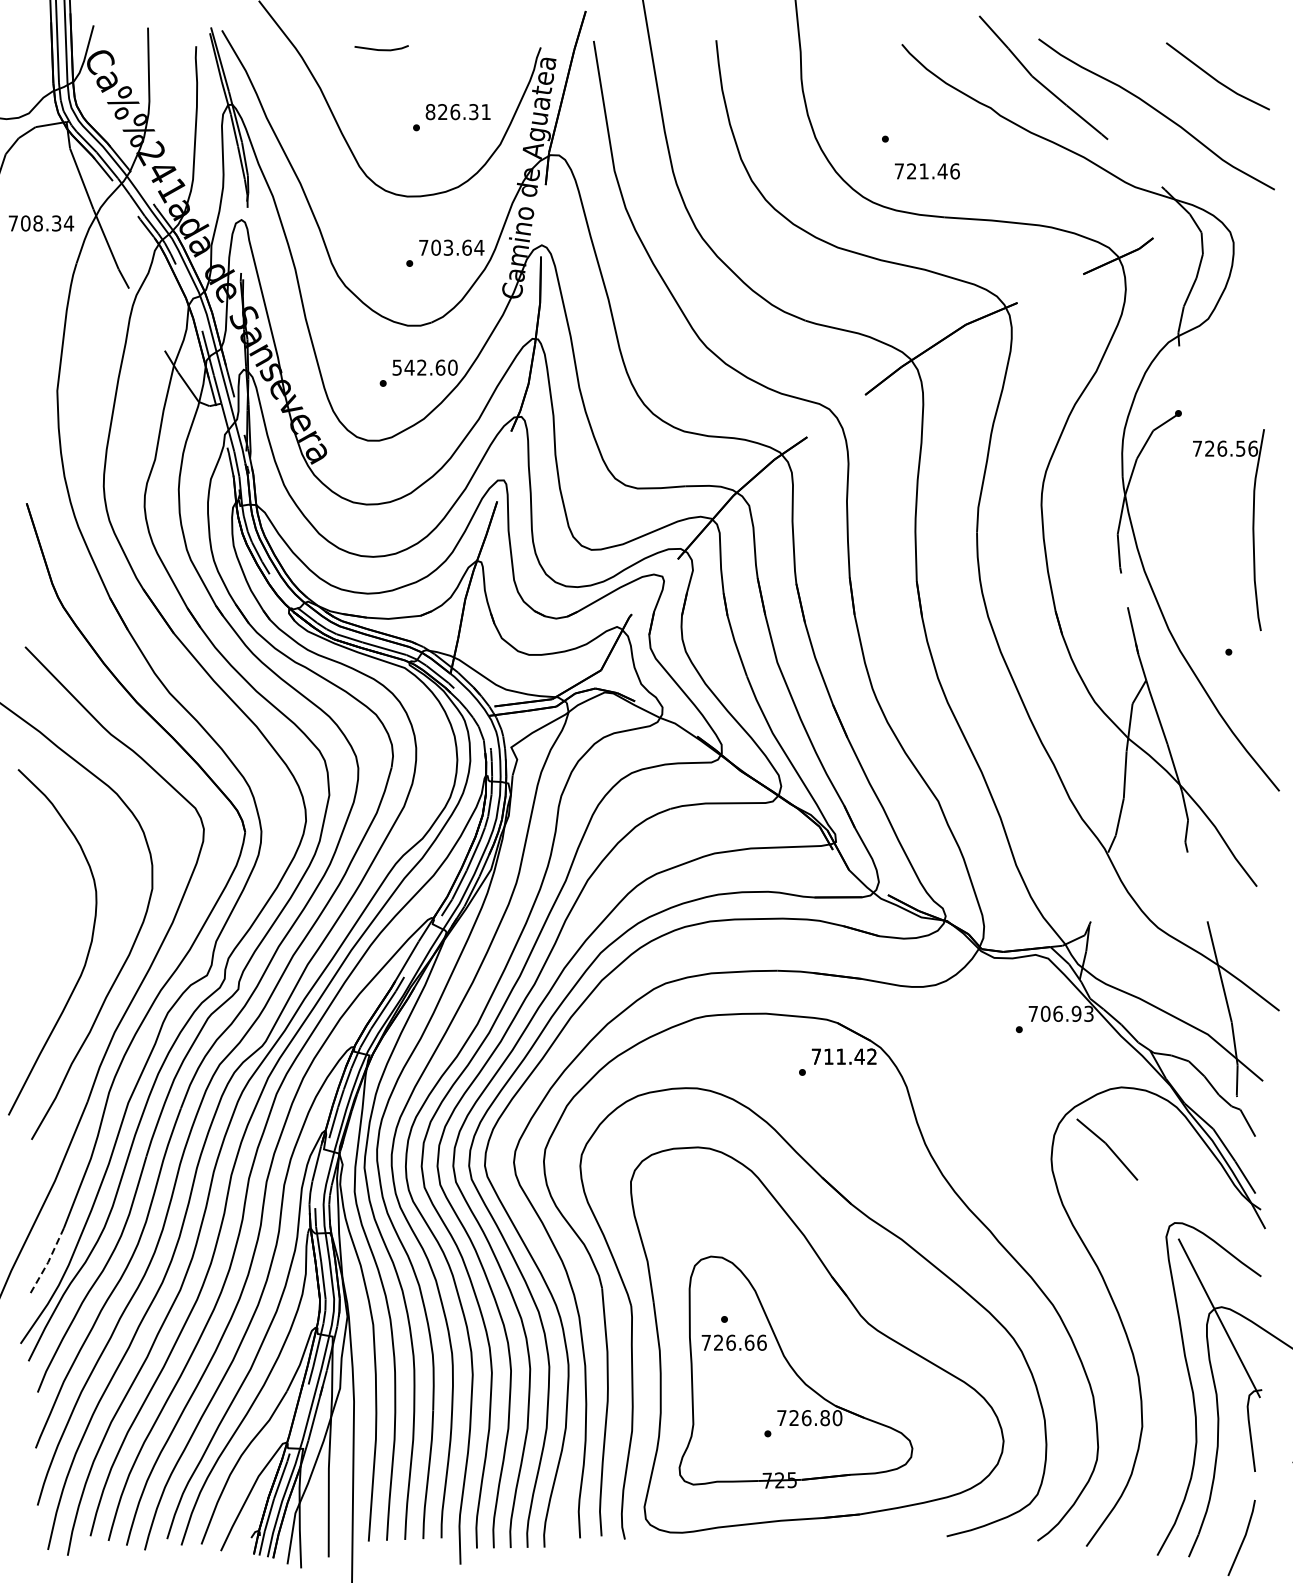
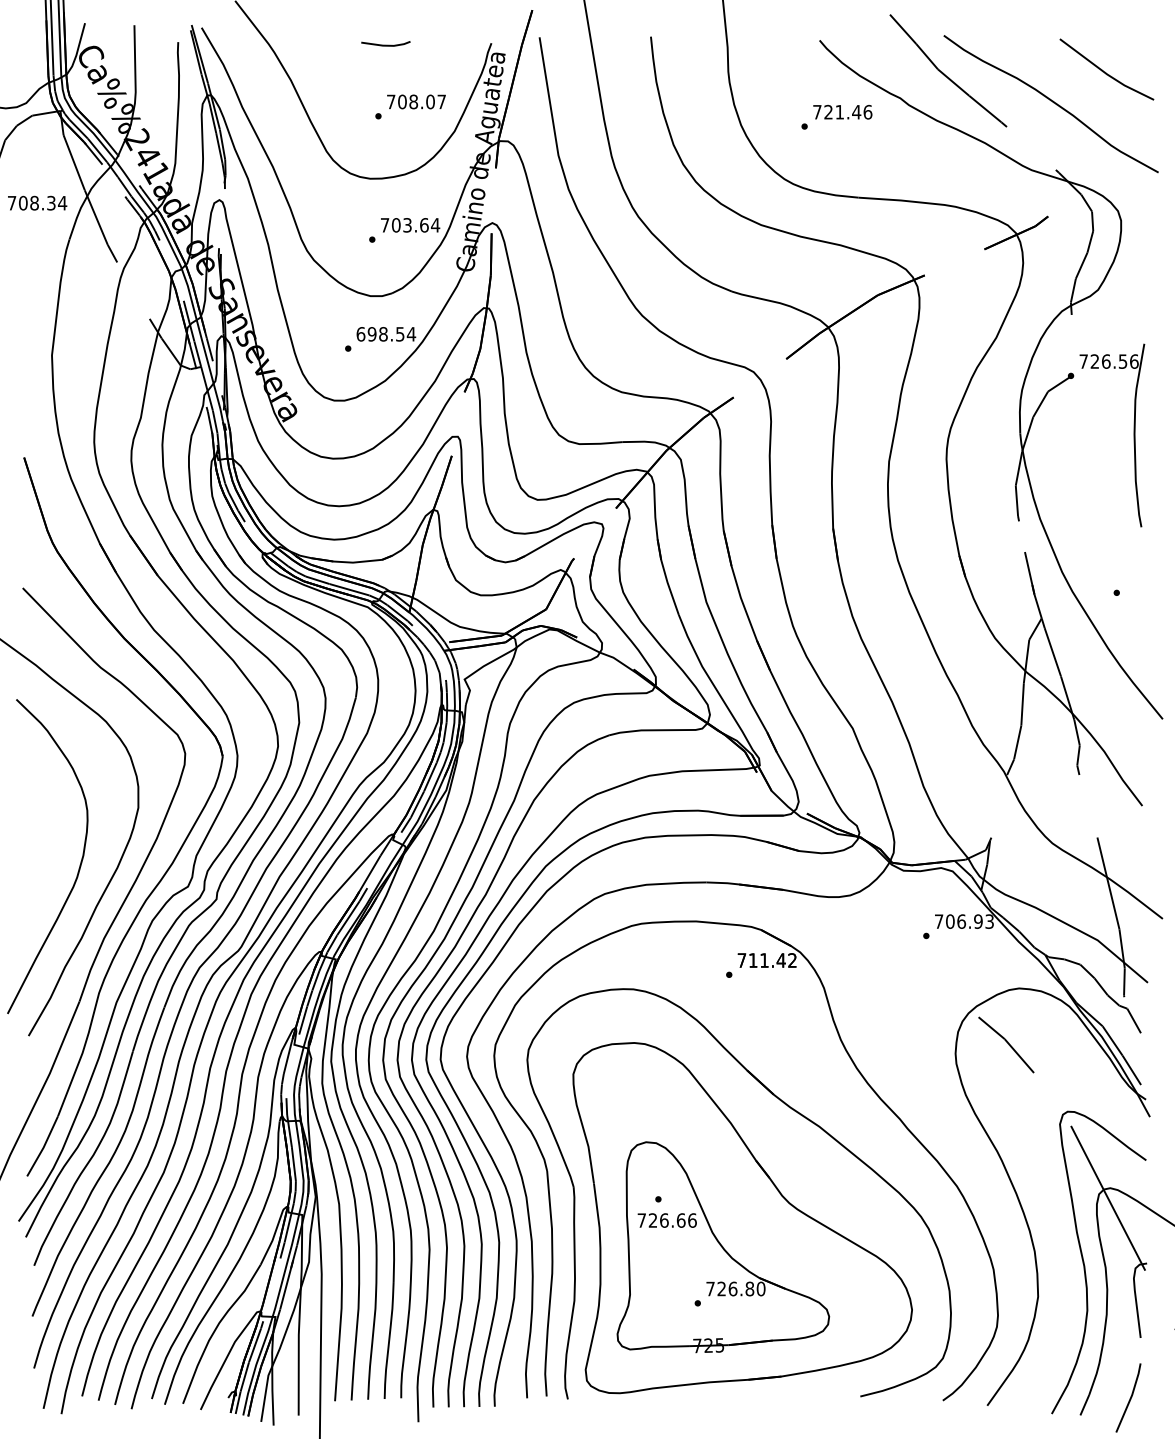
line: (381, 49) -> (385, 45), moved
text: (457, 112) -> (415, 102), 826.31 -> 708.07
text: (926, 171) -> (841, 112), moved
text: (424, 367) -> (385, 334), 542.60 -> 698.54
part: (1252, 530) -> (1133, 435), moved
line: (48, 1262) -> (43, 1147), dashed -> solid

